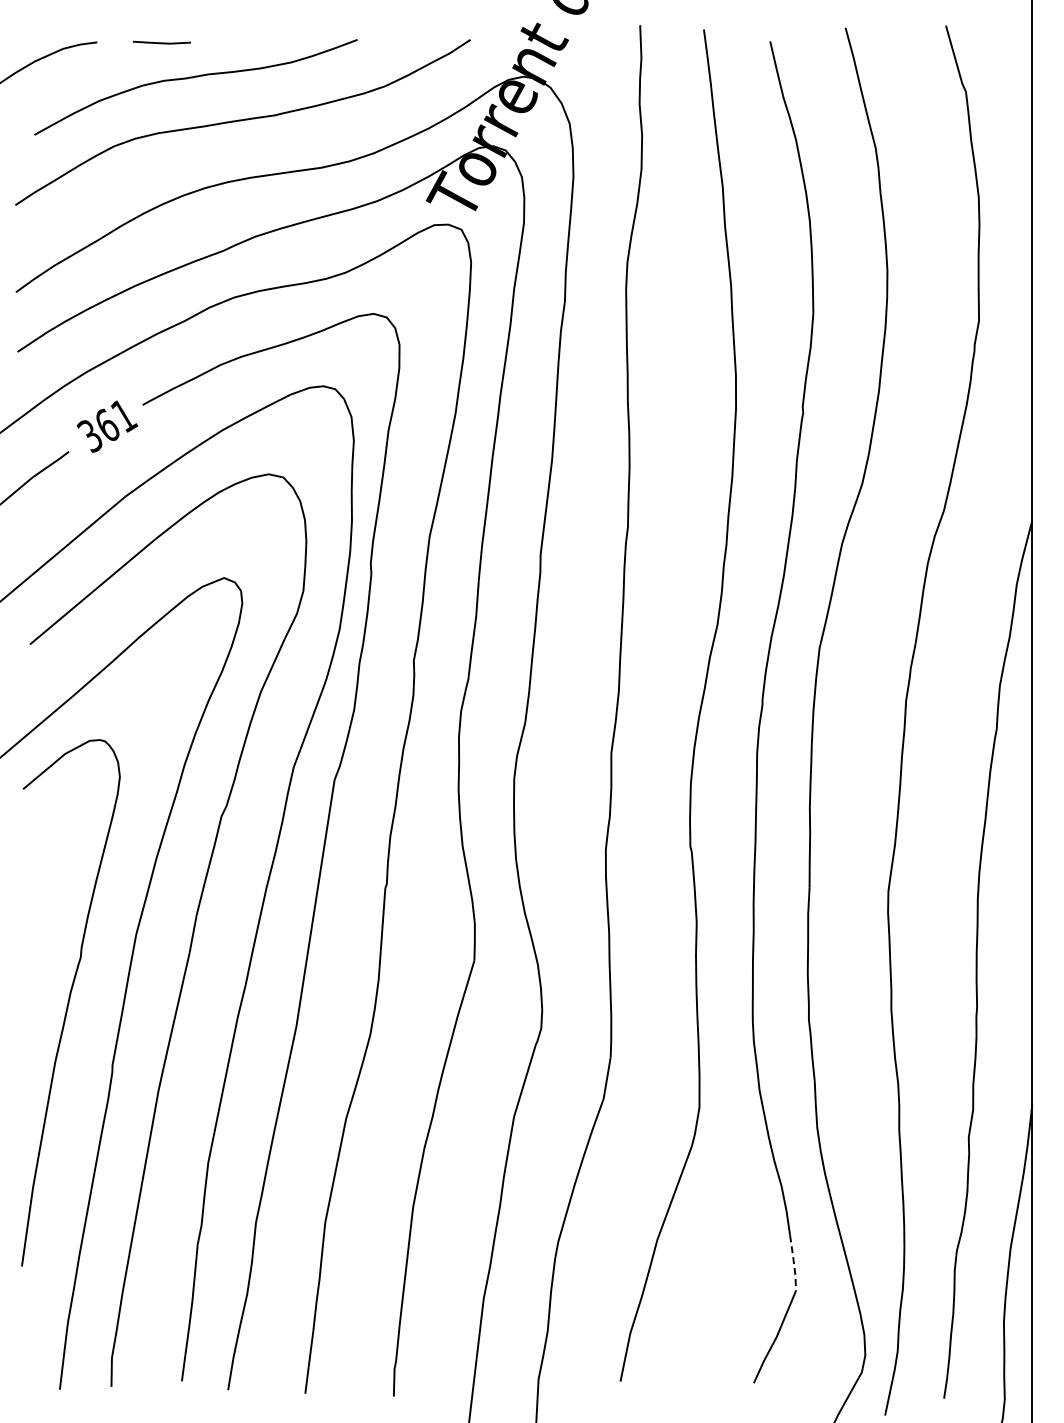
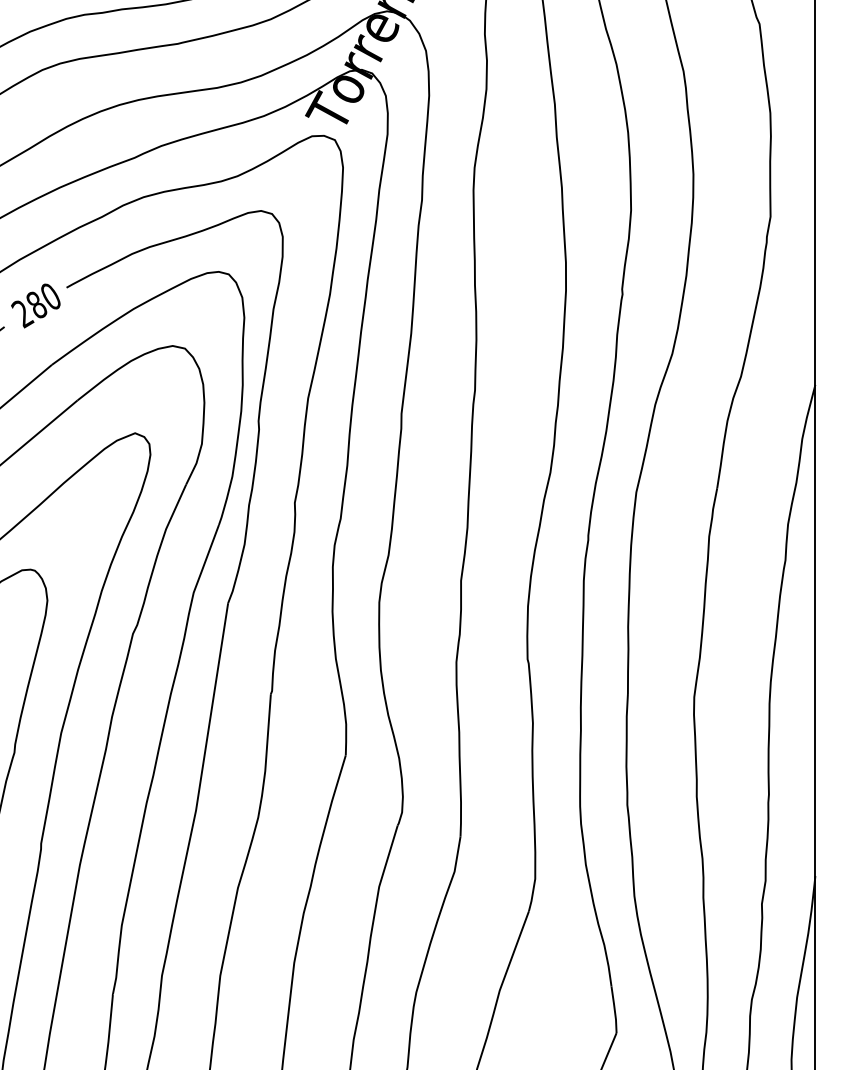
text: (107, 426) -> (36, 305), 361 -> 280
line: (793, 1263) -> (614, 1010), dashed -> solid

